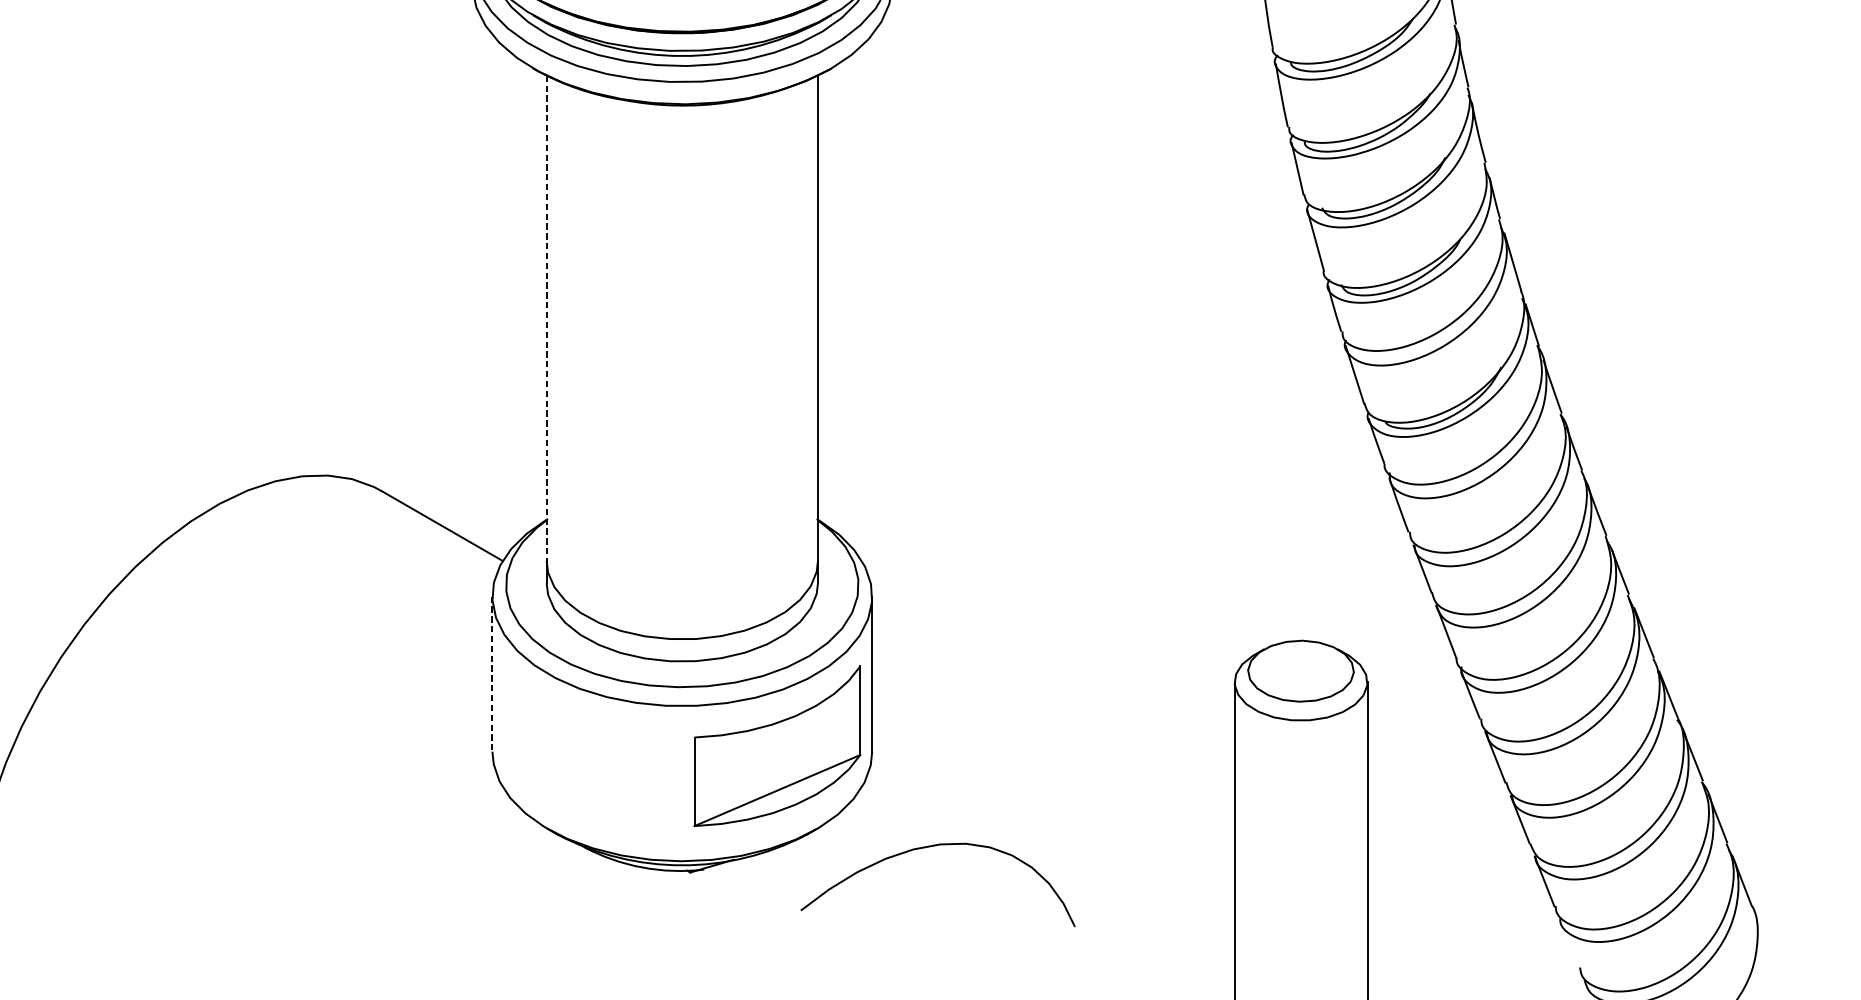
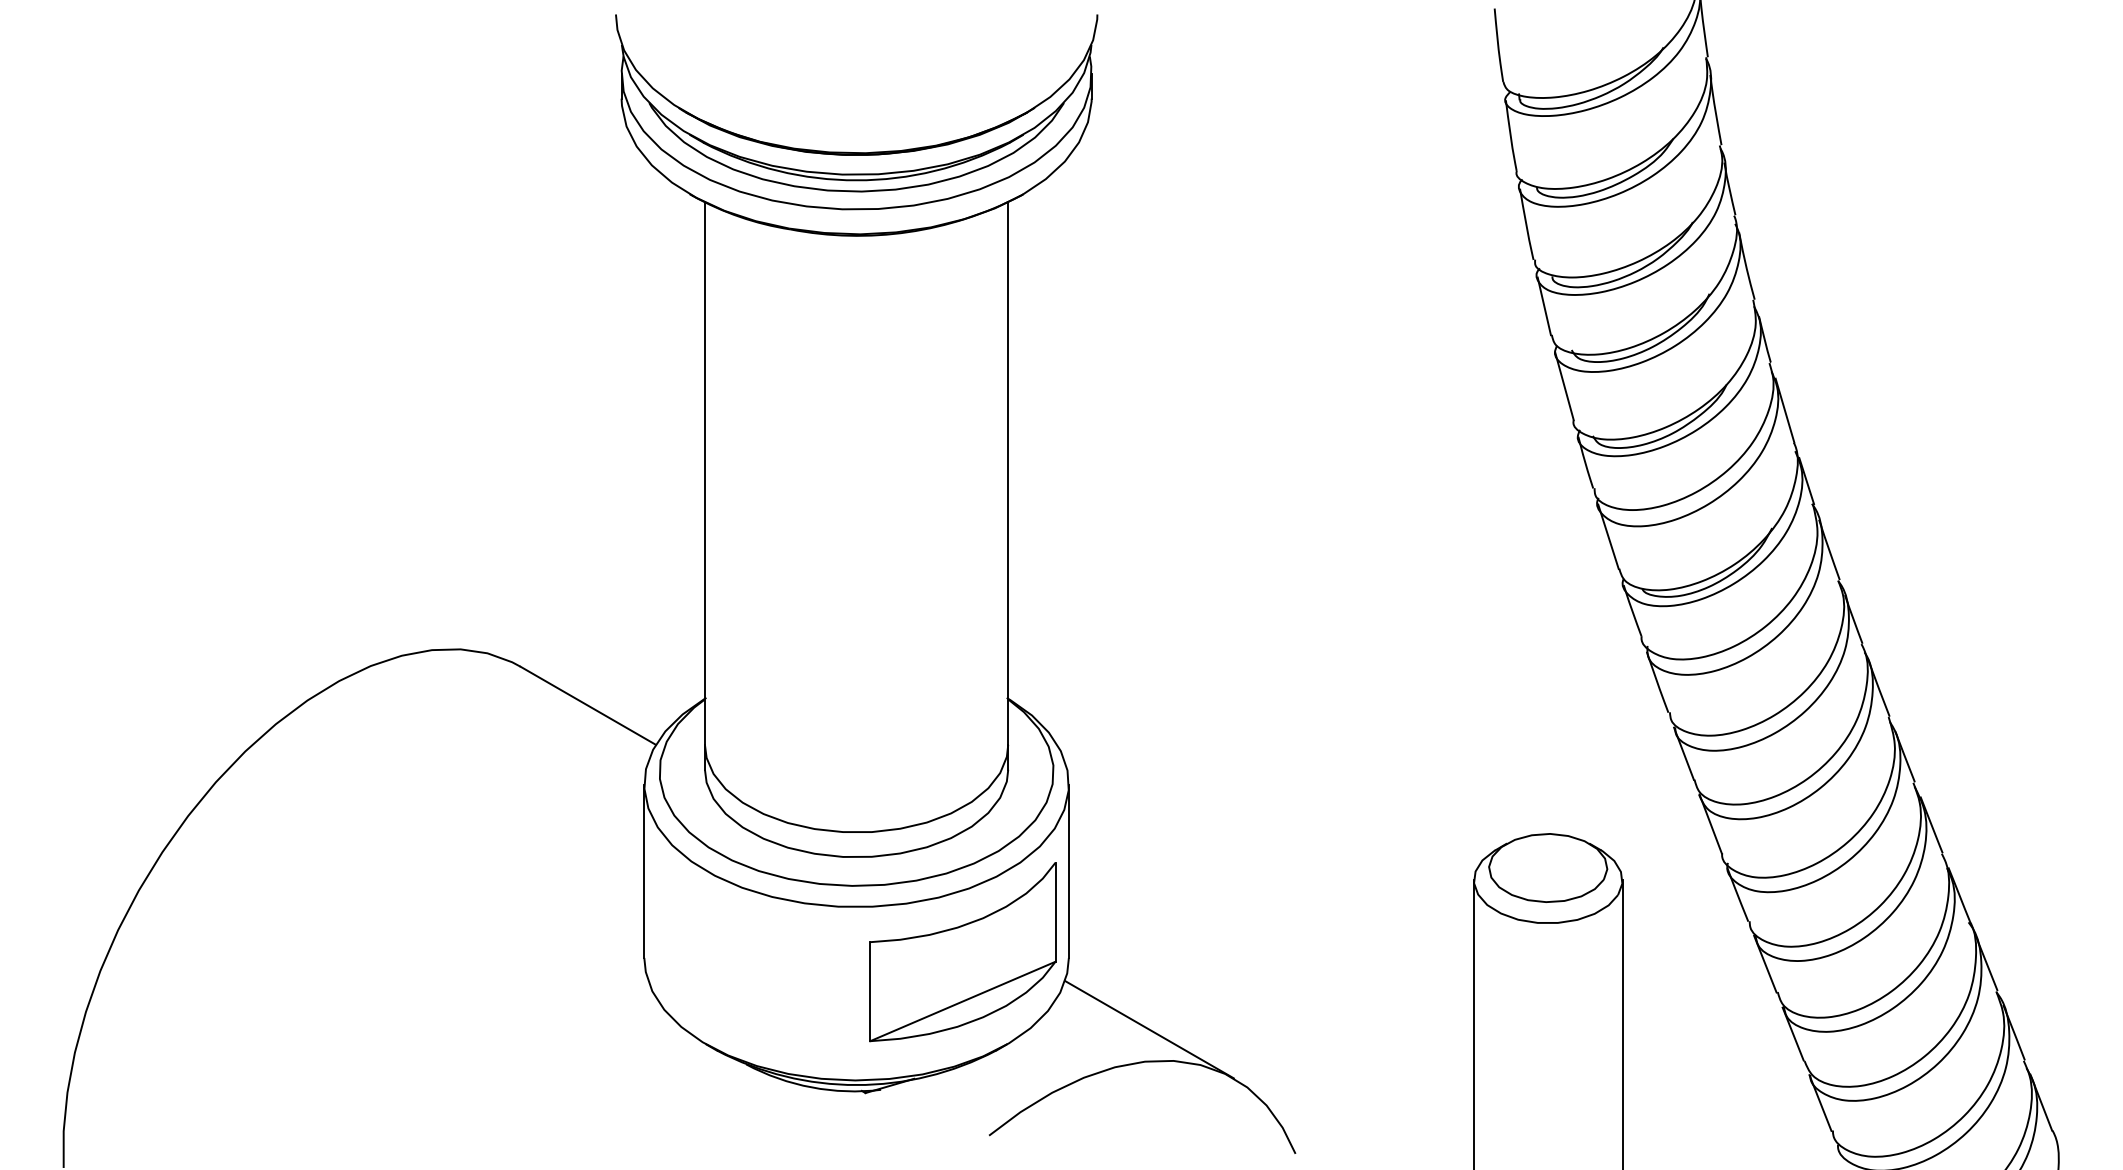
line: (546, 319) -> (704, 474), dashed -> solid
line: (492, 674) -> (644, 871), dashed -> solid
line: (944, 815) -> (1149, 1029), added

